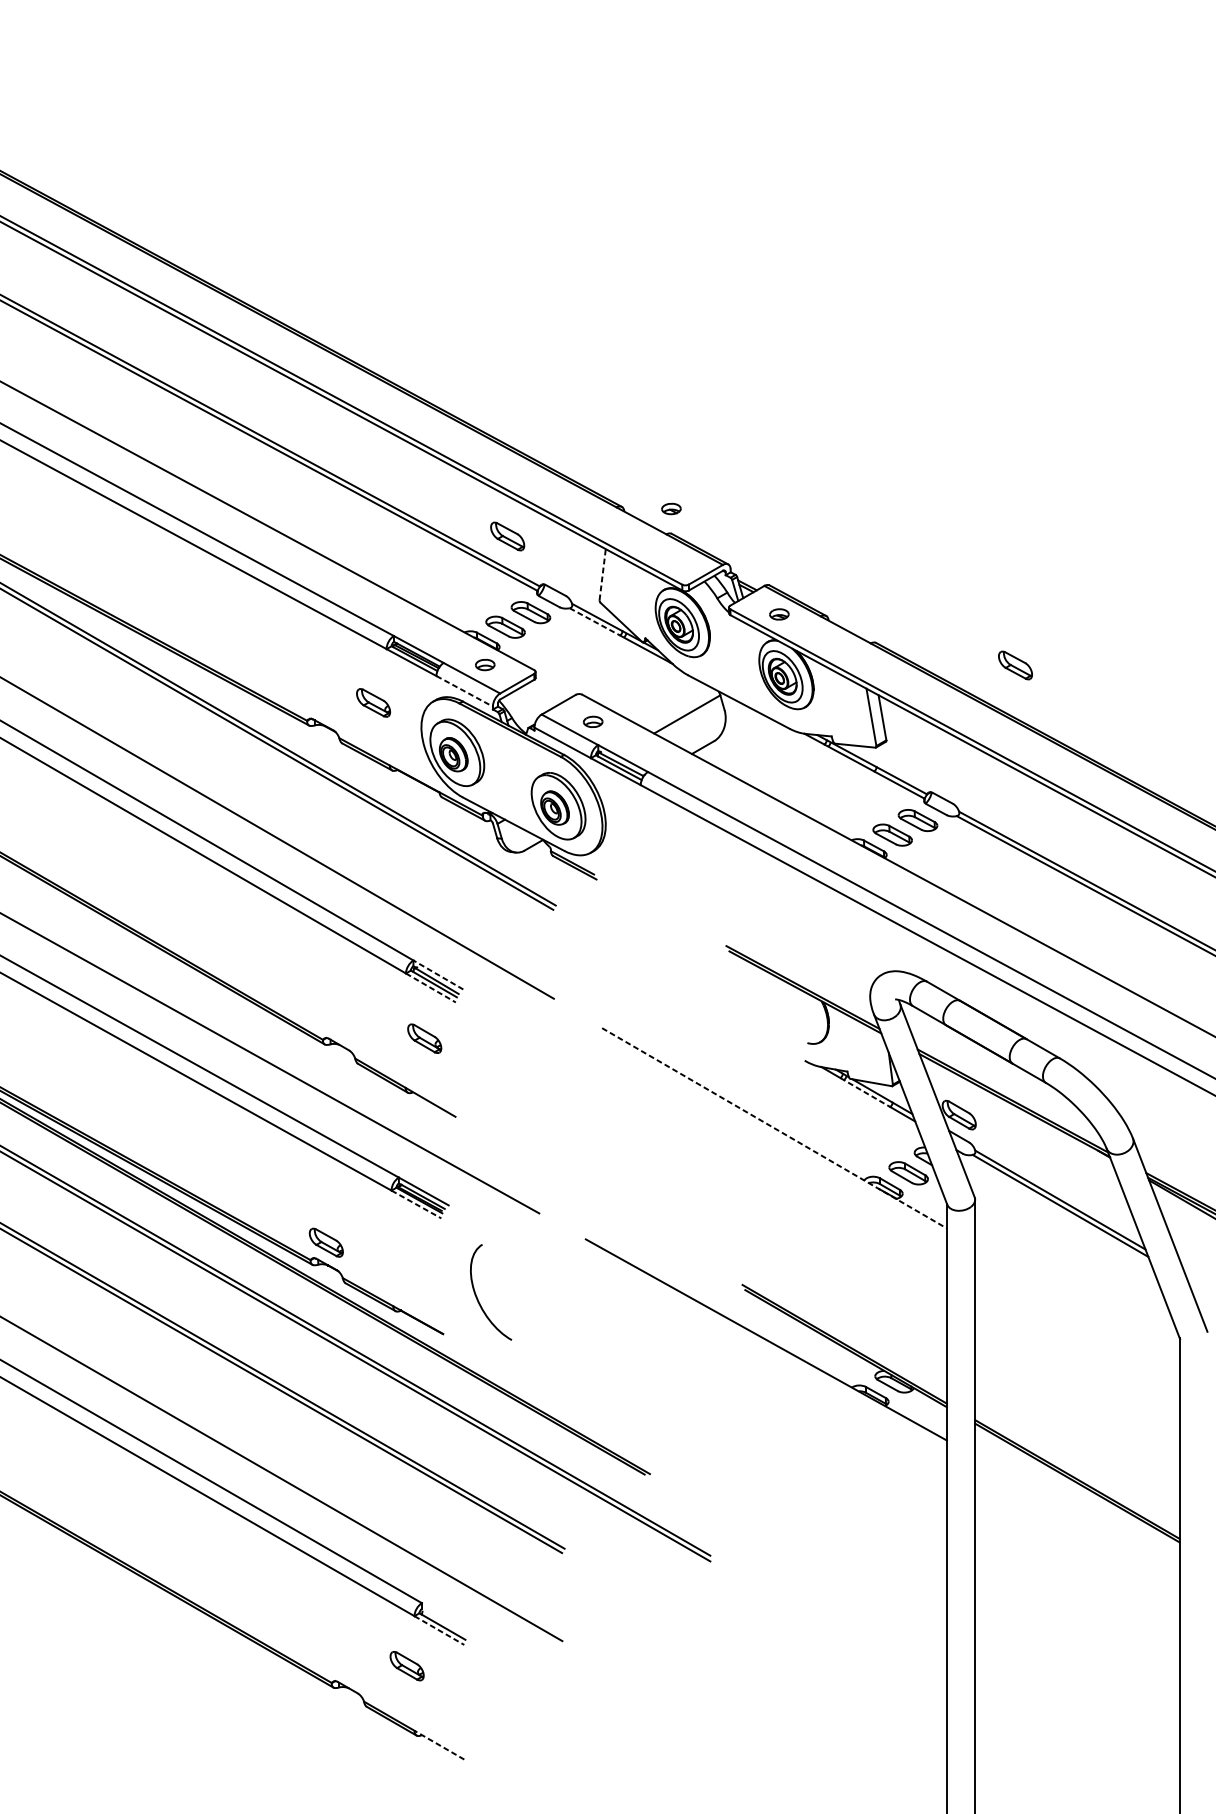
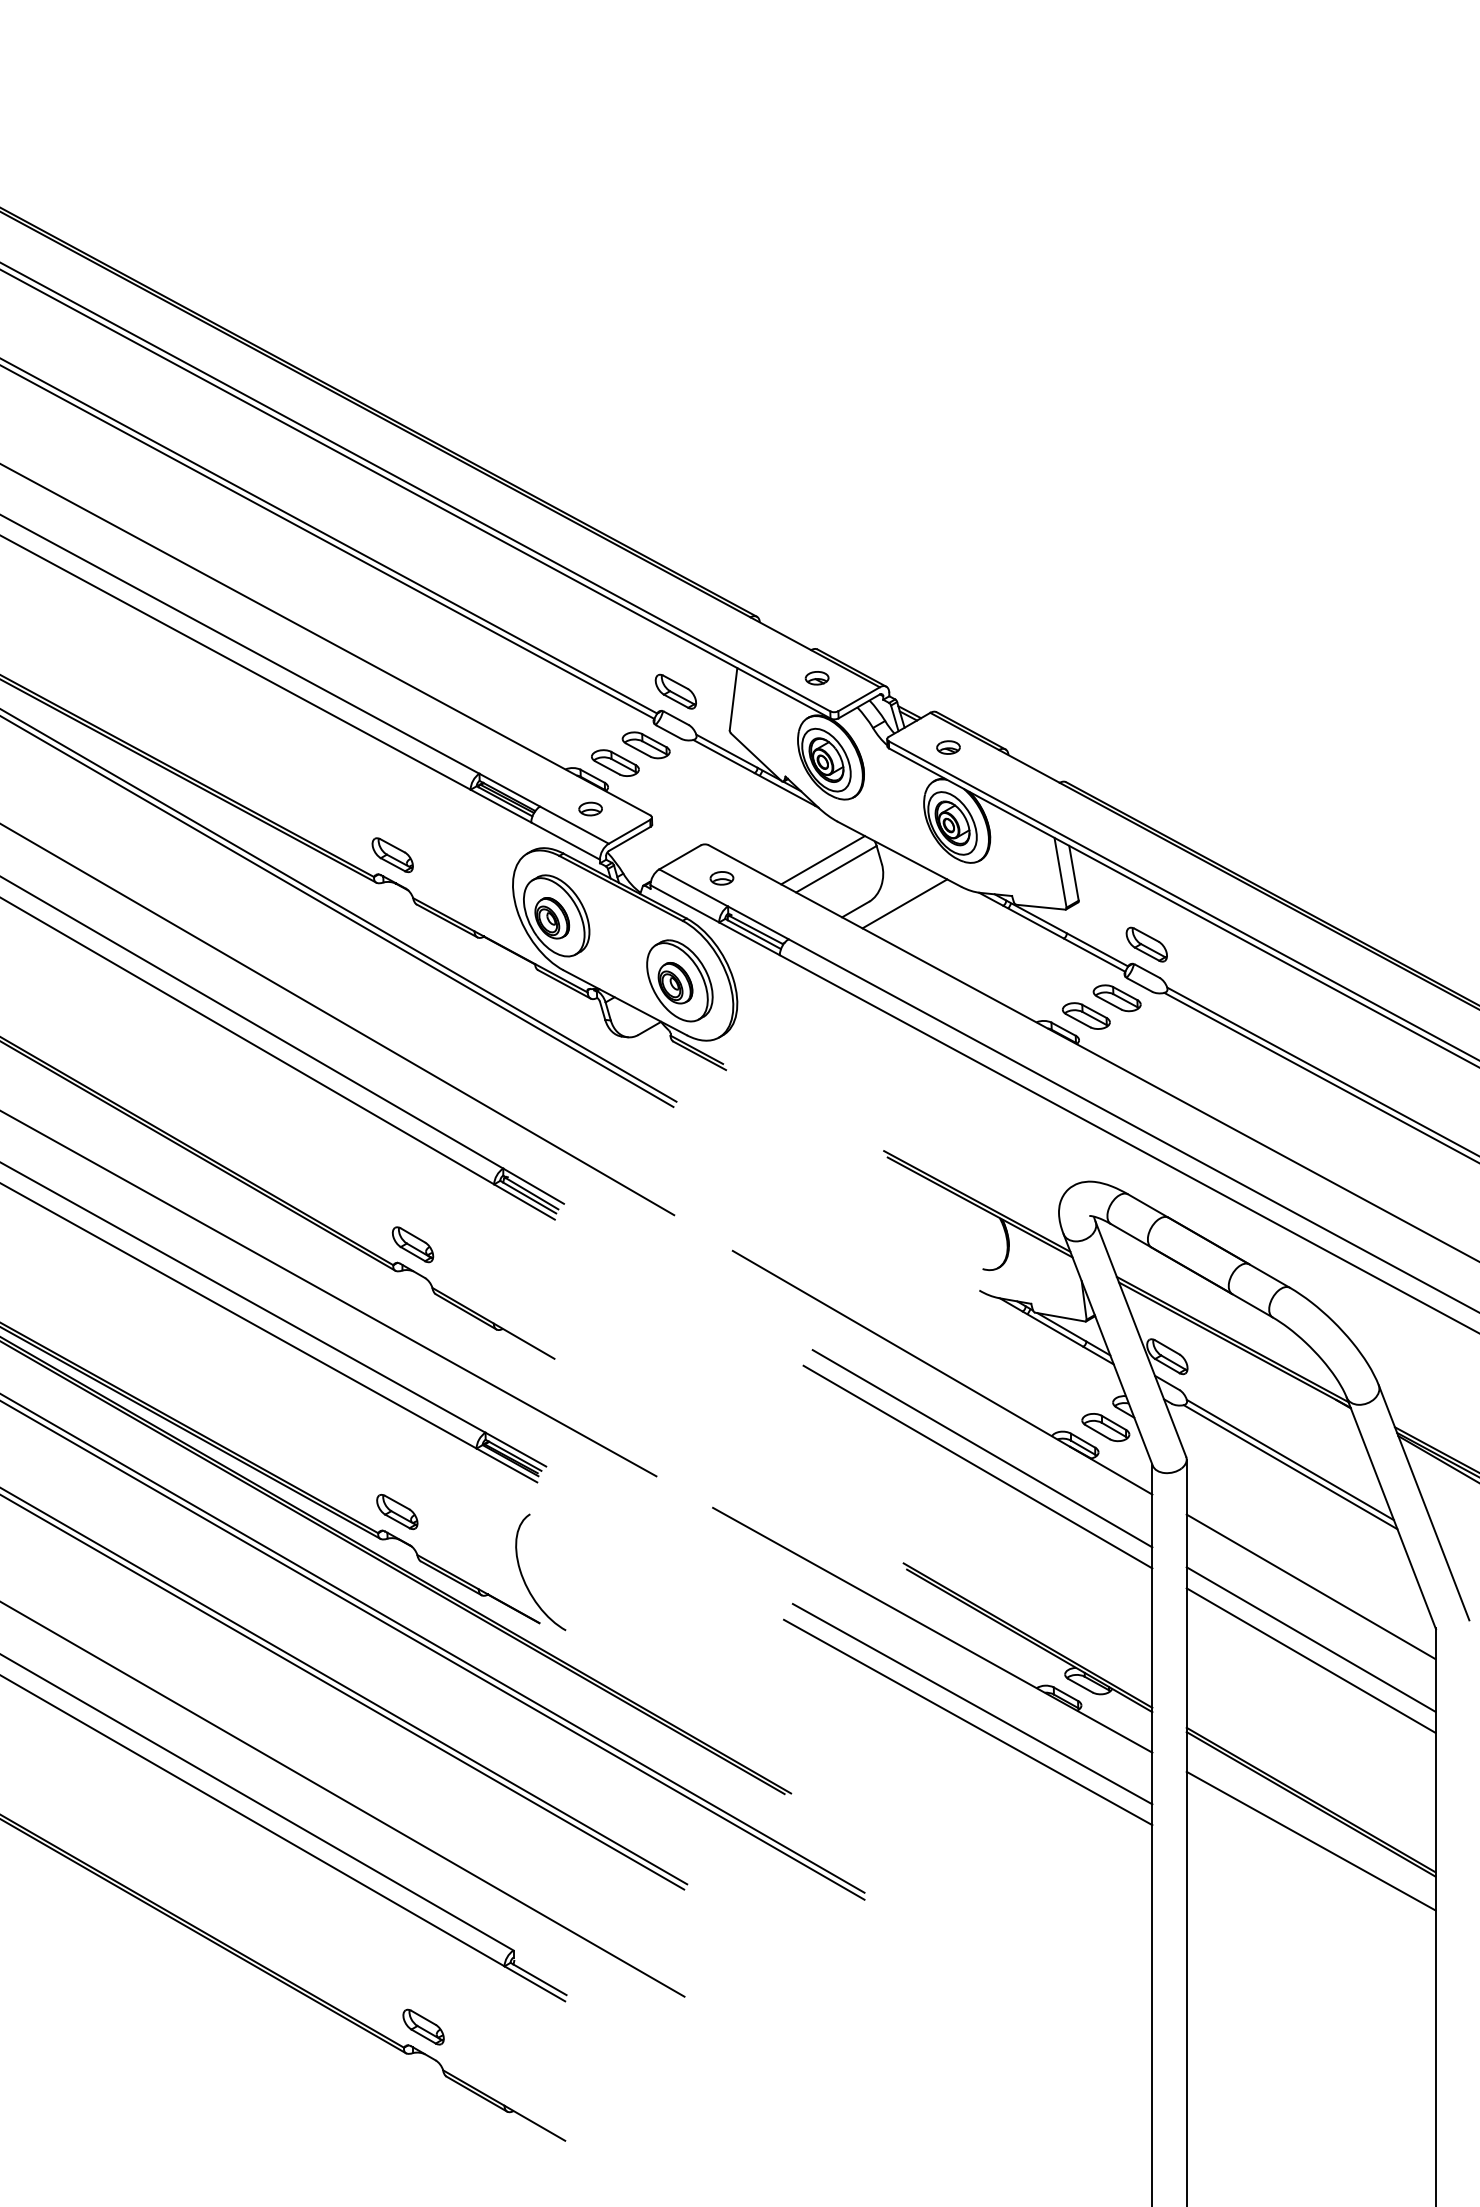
part: (670, 509) -> (816, 678), moved
part: (507, 536) -> (675, 691), moved
line: (602, 574) -> (733, 698), dashed -> solid
line: (595, 621) -> (724, 756), dashed -> solid
part: (1015, 665) -> (1146, 944), moved
line: (465, 691) -> (566, 841), dashed -> solid
part: (373, 703) -> (392, 855), moved
line: (675, 707) -> (822, 860), added
line: (743, 742) -> (904, 903), added
line: (438, 974) -> (533, 1185), dashed -> solid
line: (430, 988) -> (524, 1202), dashed -> solid
part: (424, 1038) -> (412, 1244), moved
line: (865, 1092) -> (1053, 1329), dashed -> solid
line: (774, 1128) -> (942, 1372), dashed -> solid
line: (807, 1190) -> (982, 1448), added
line: (416, 1204) -> (506, 1465), dashed -> solid
line: (803, 1205) -> (977, 1466), added
curve: (477, 1297) -> (524, 1578), moved
line: (1076, 1303) -> (1310, 1586), added
line: (1076, 1347) -> (1310, 1639), added
line: (1076, 1364) -> (1310, 1660), added
line: (799, 1400) -> (972, 1704), added
line: (794, 1415) -> (967, 1722), added
line: (1076, 1512) -> (1310, 1840), added
line: (439, 1631) -> (535, 1984), dashed -> solid
part: (407, 1665) -> (423, 2026), moved
line: (439, 1745) -> (534, 2123), dashed -> solid

